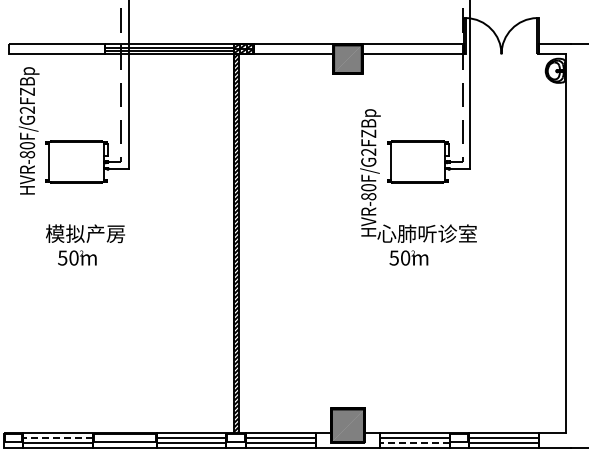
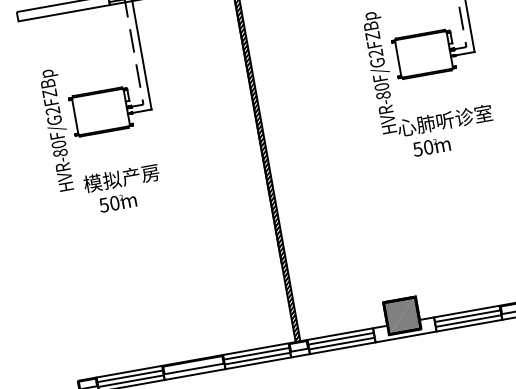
text: (28, 130) -> (57, 129), moved
line: (58, 438) -> (130, 376), dashed -> solid
line: (414, 443) -> (468, 321), dashed -> solid

